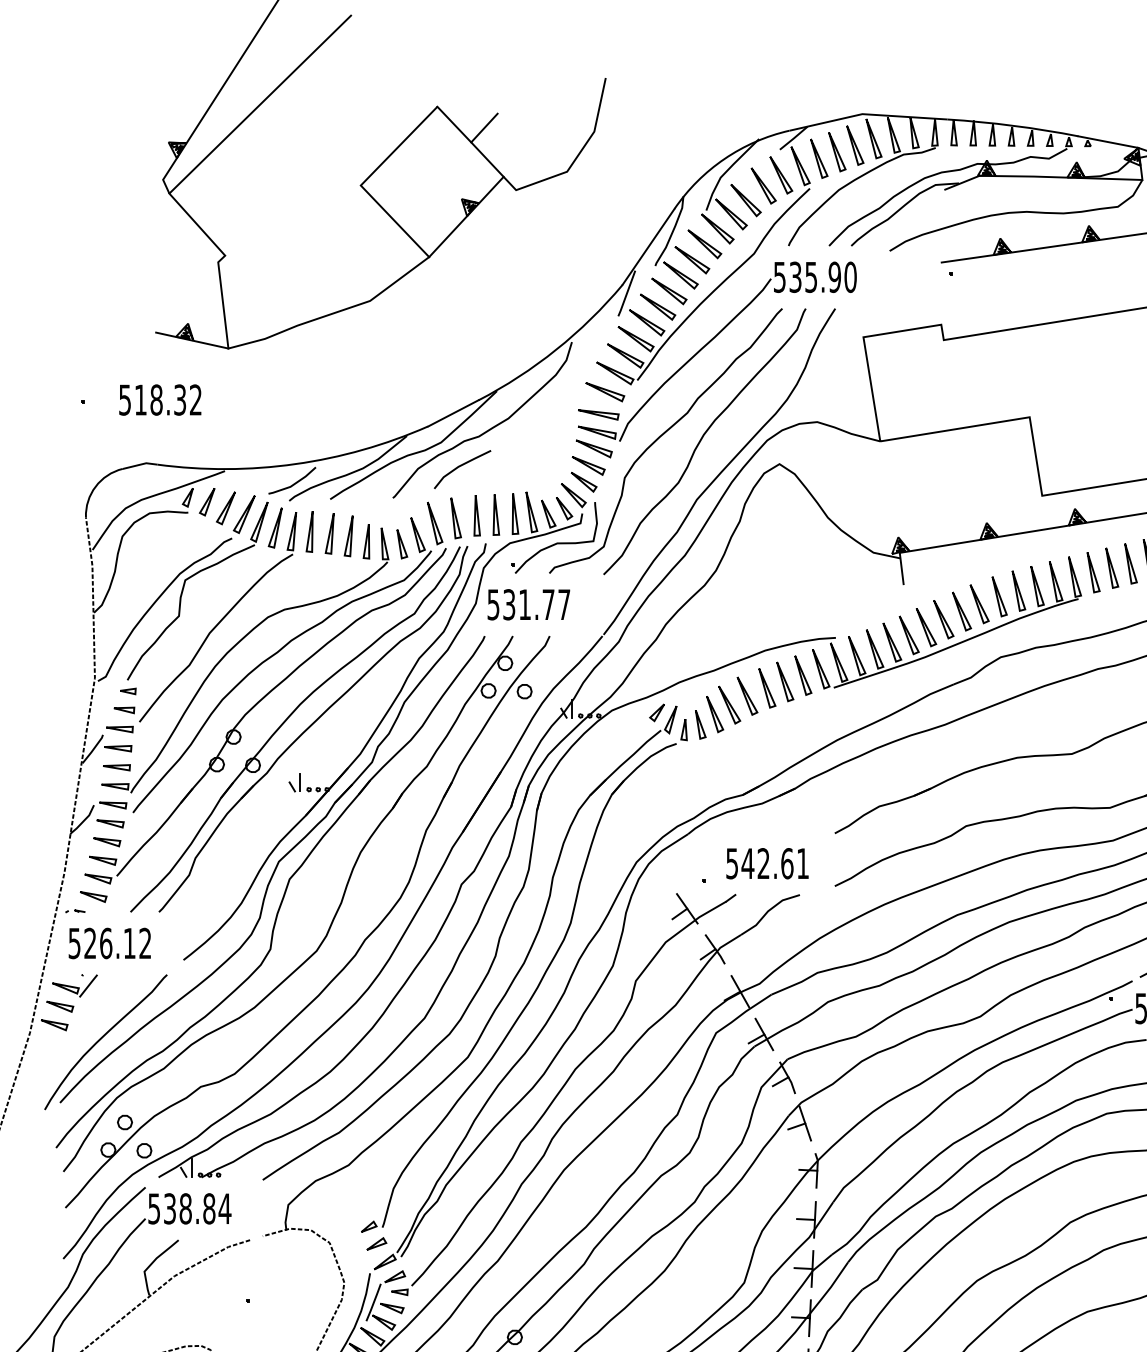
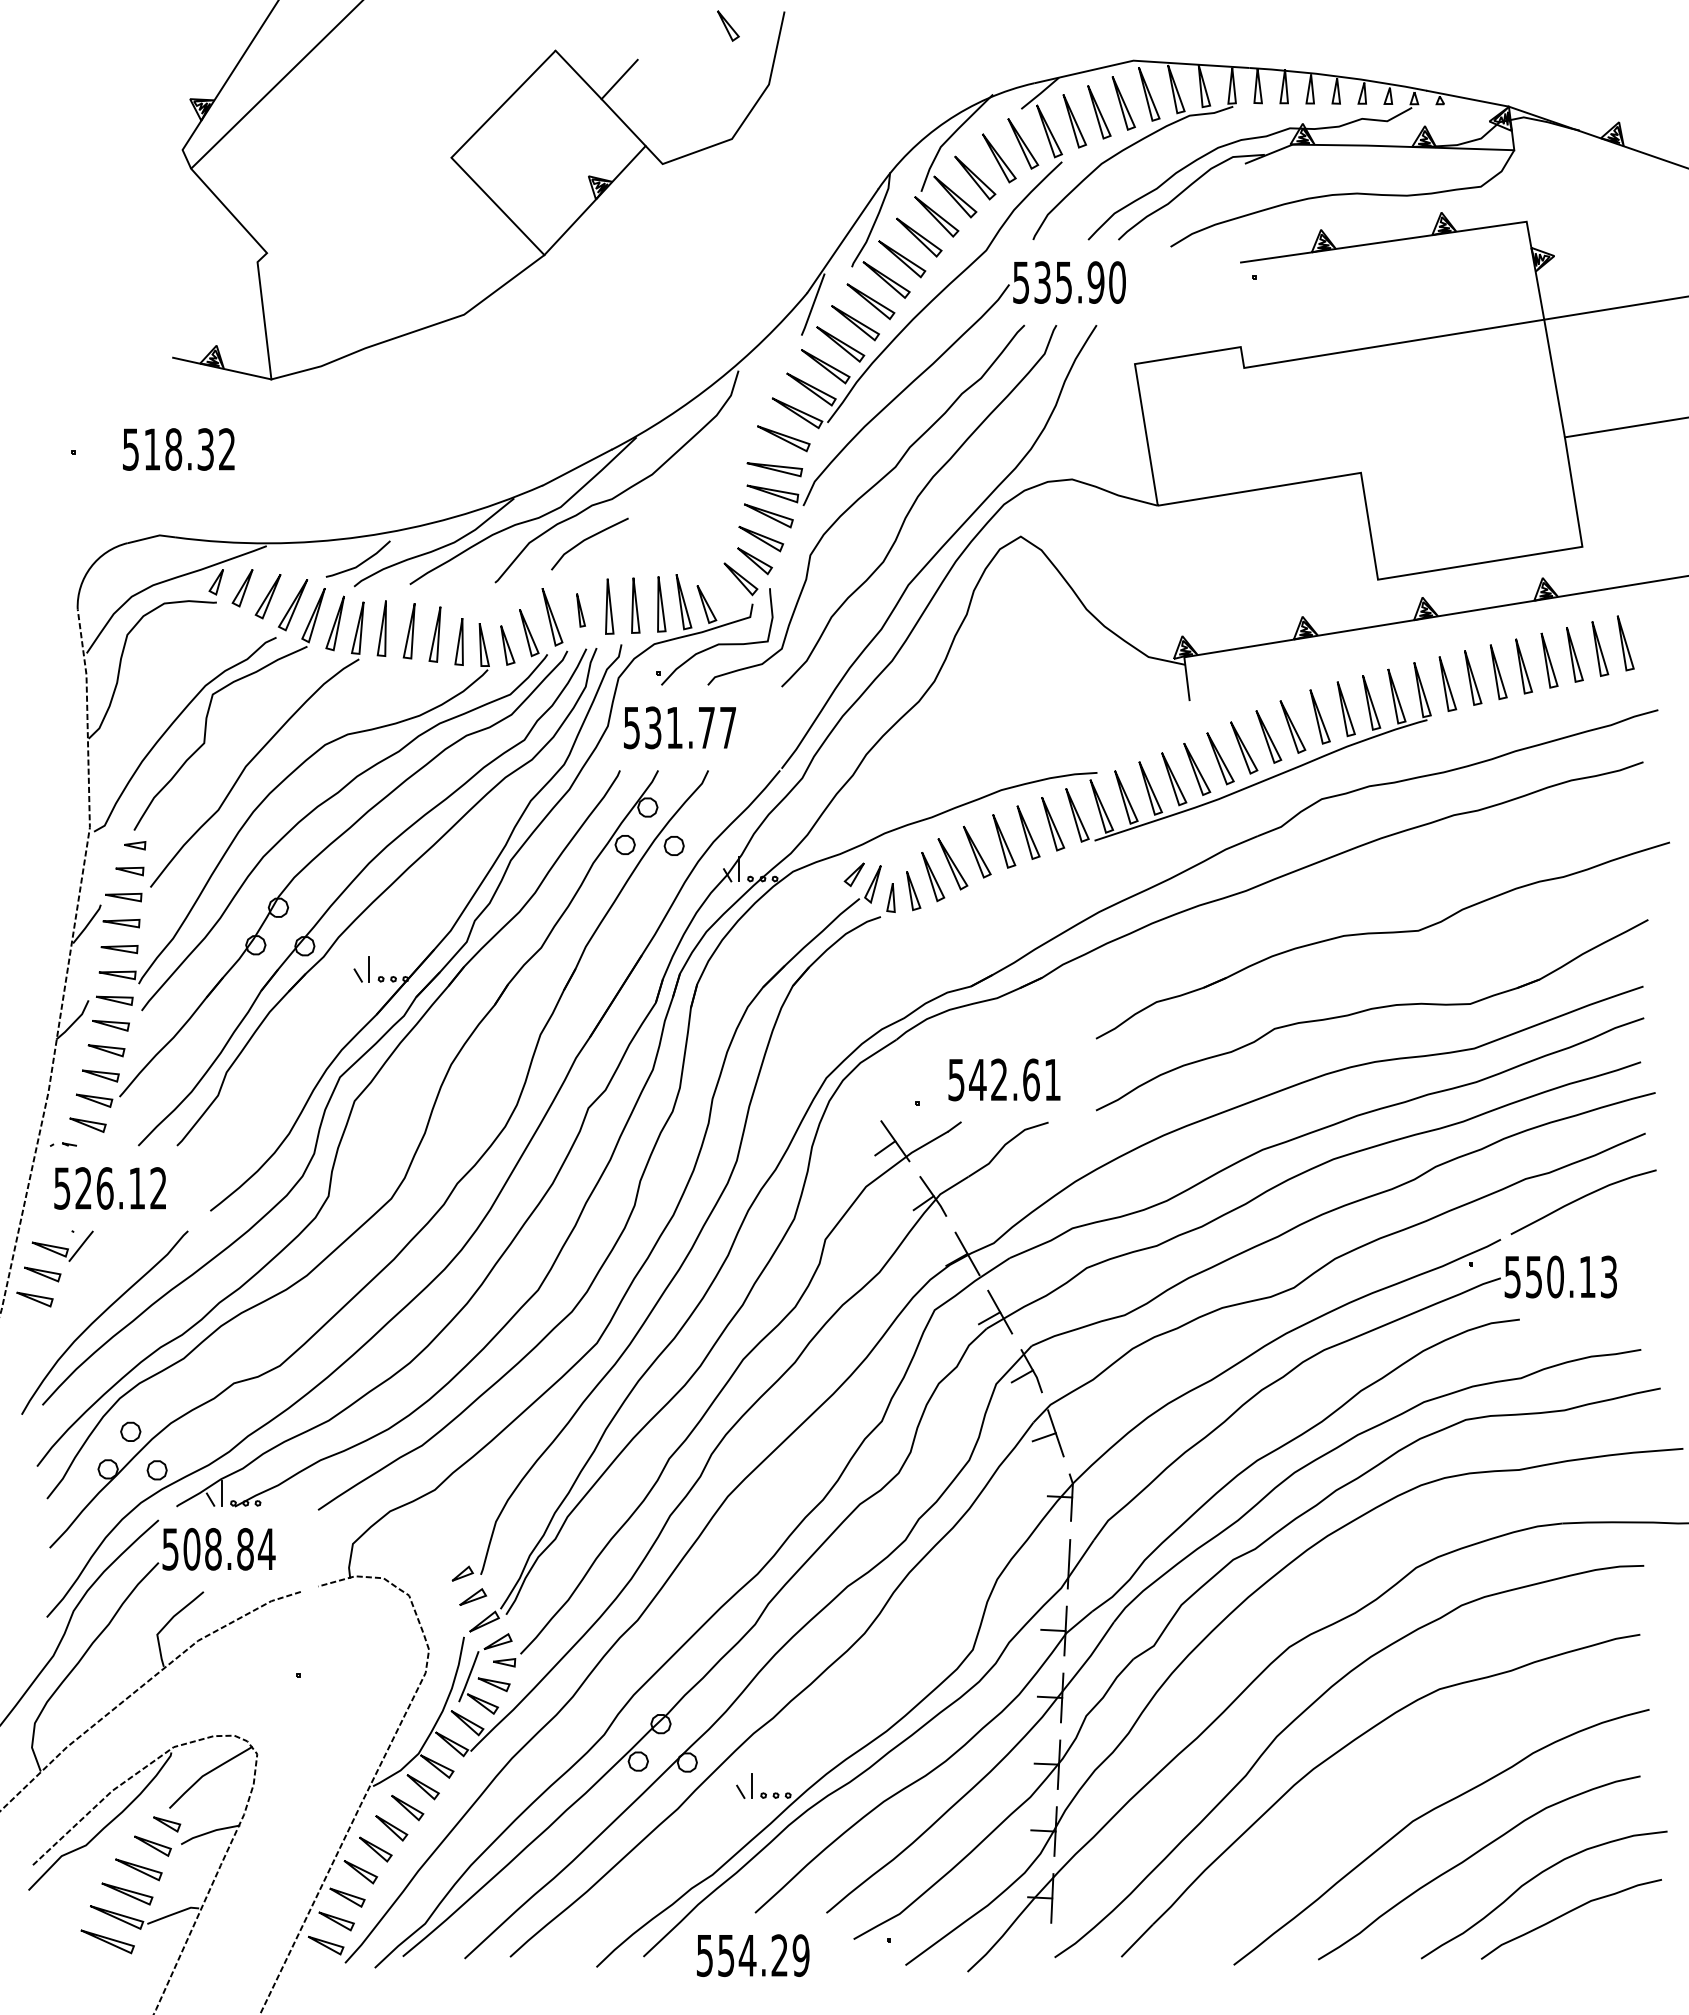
part: (564, 508) -> (728, 25), moved
part: (455, 518) -> (580, 610), size x0.6
text: (169, 1209) -> (191, 1549), 538.84 -> 508.84
line: (805, 1219) -> (1056, 1563), removed

